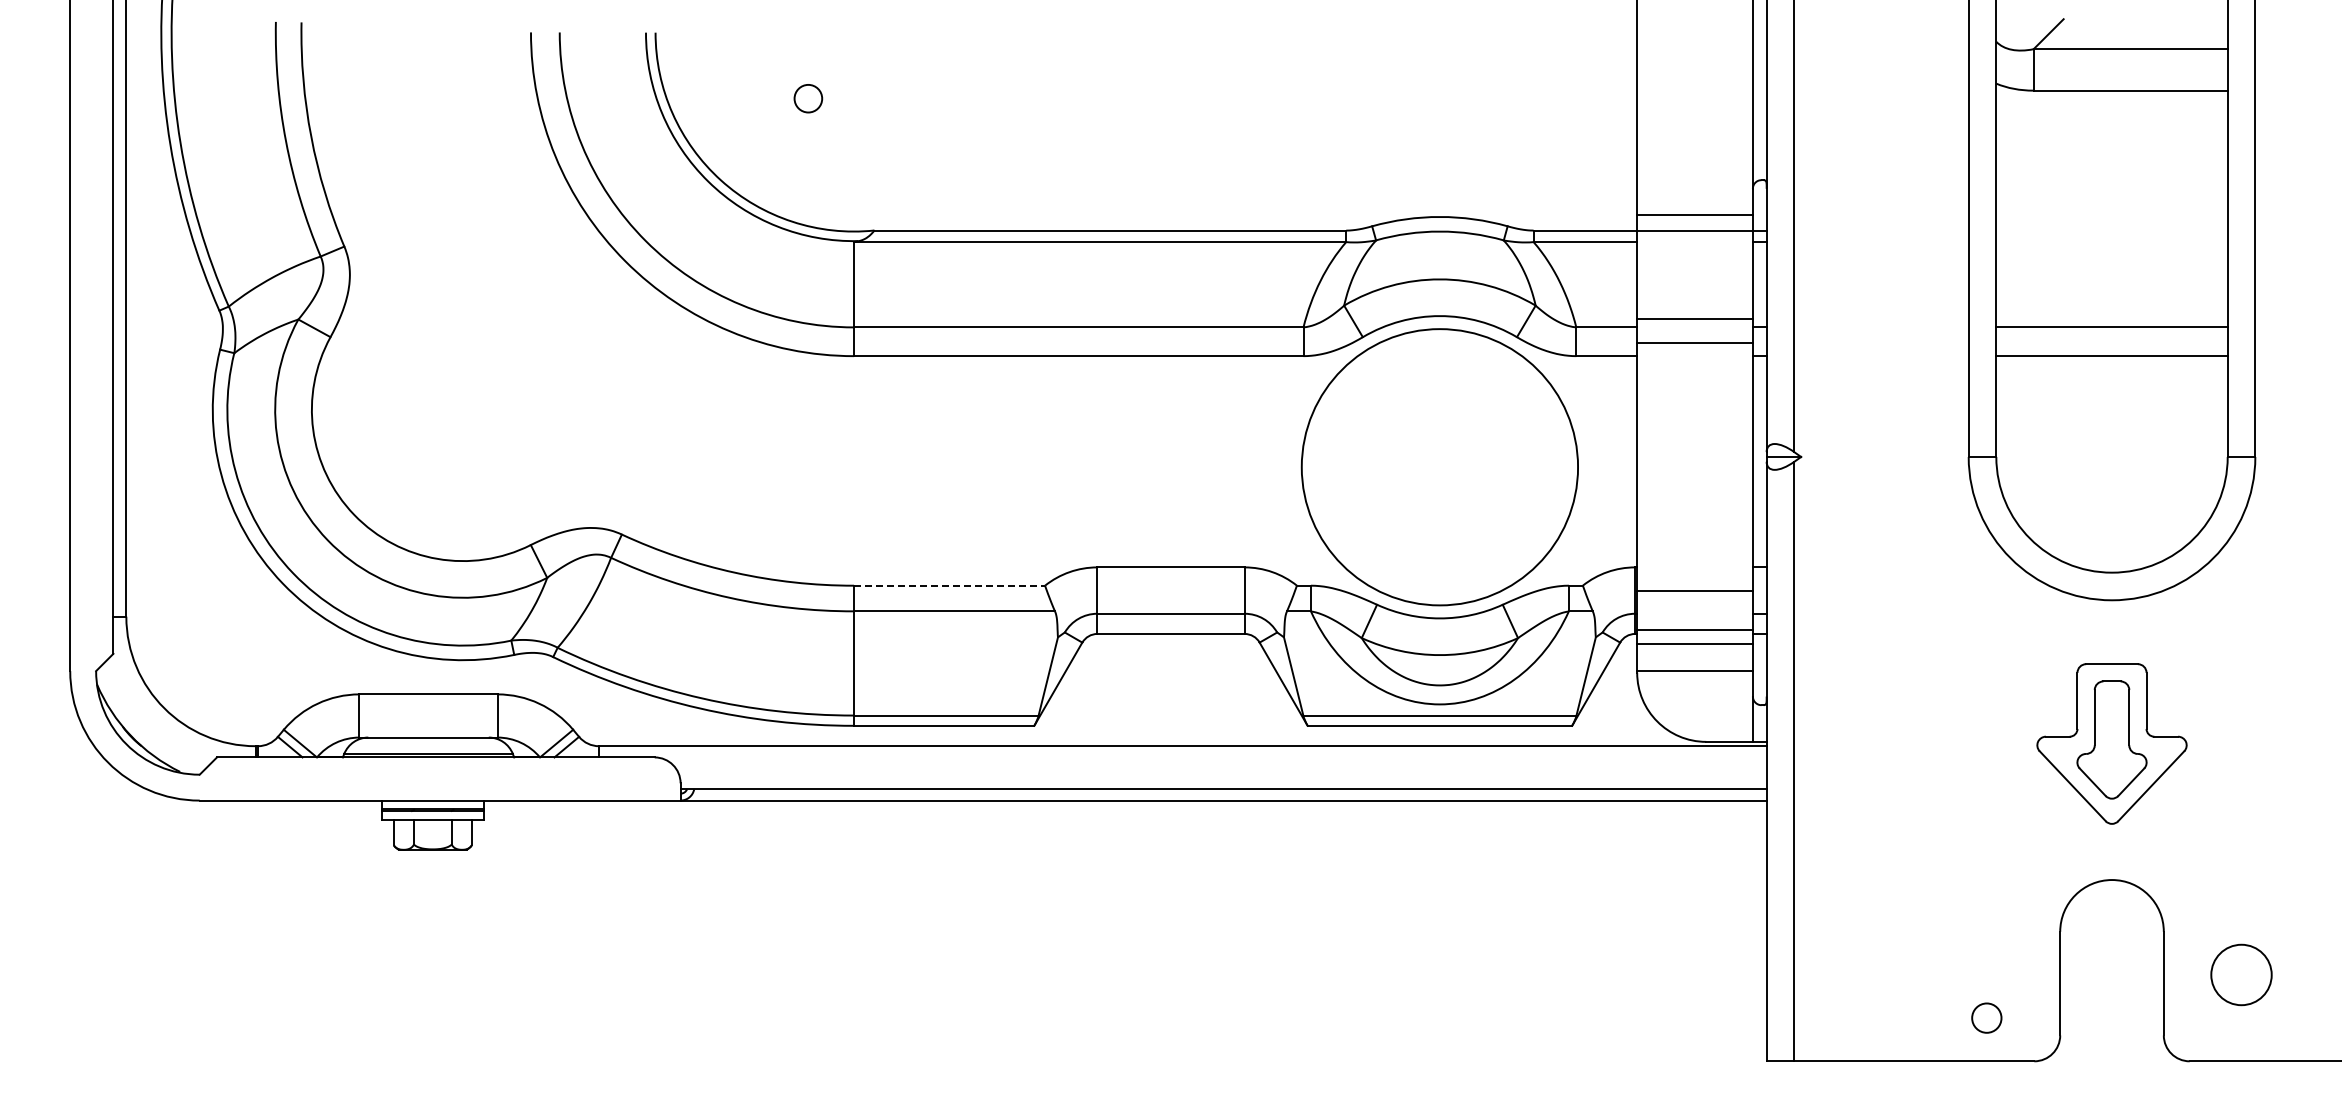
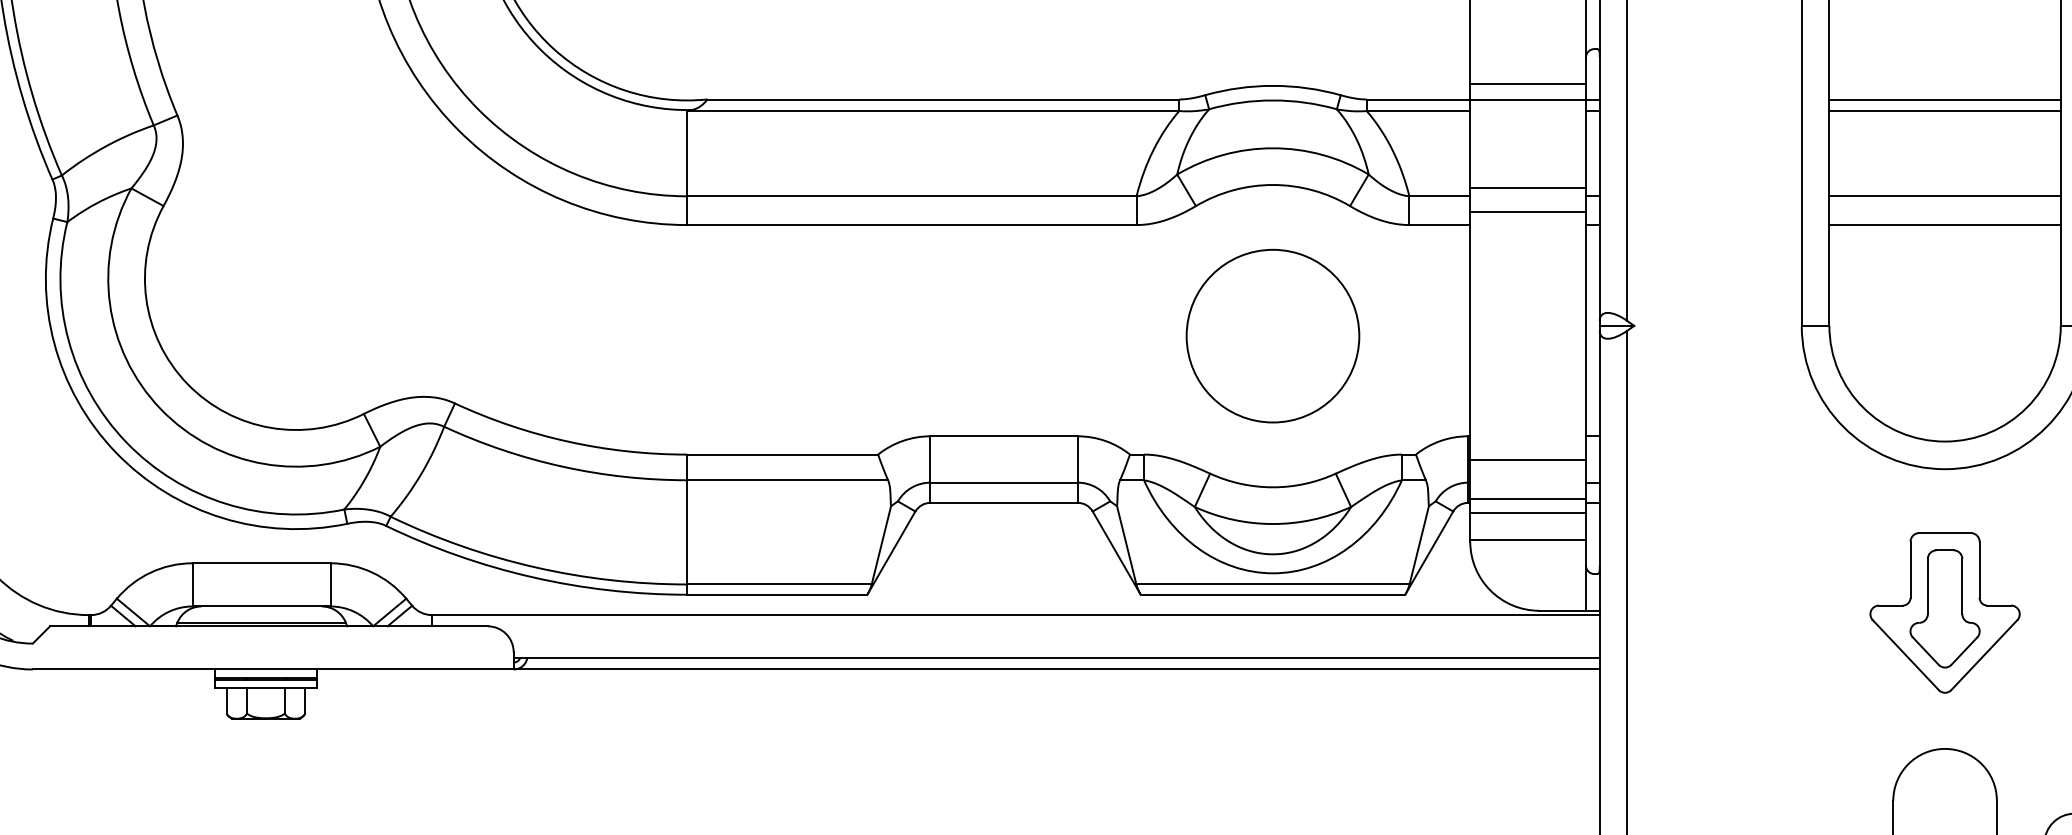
line: (2111, 230) -> (1944, 99), added
line: (2111, 242) -> (1944, 111), added
circle: (1439, 466) -> (1272, 335), size x0.62
line: (949, 585) -> (782, 454), dashed -> solid

